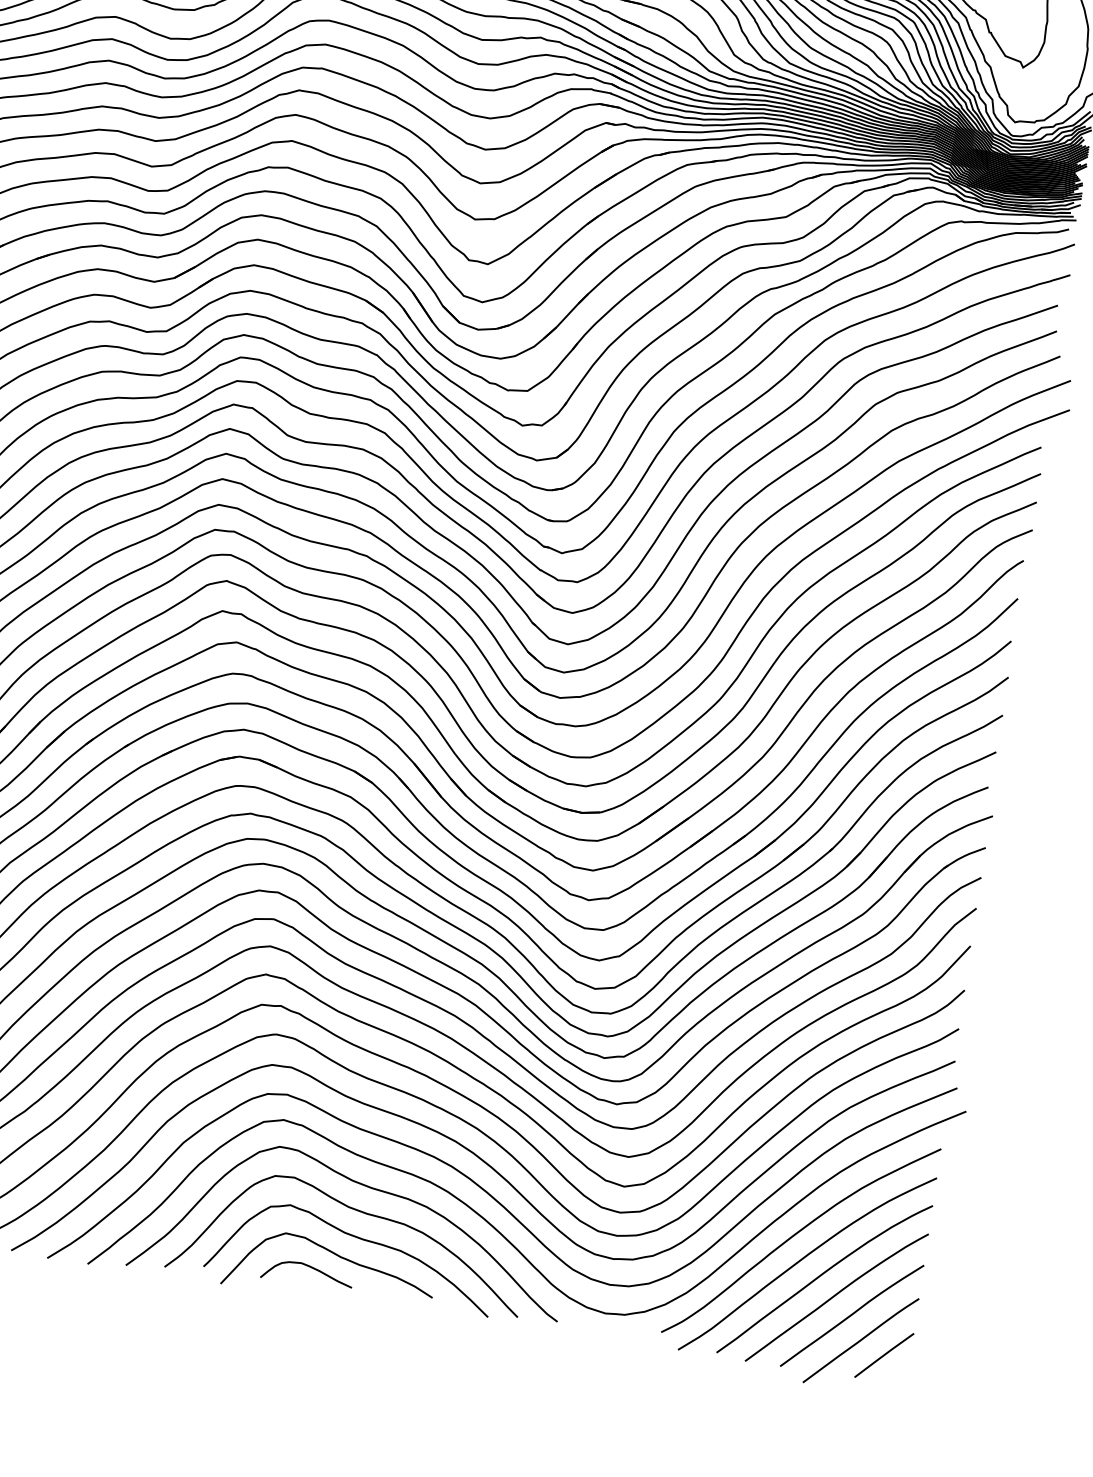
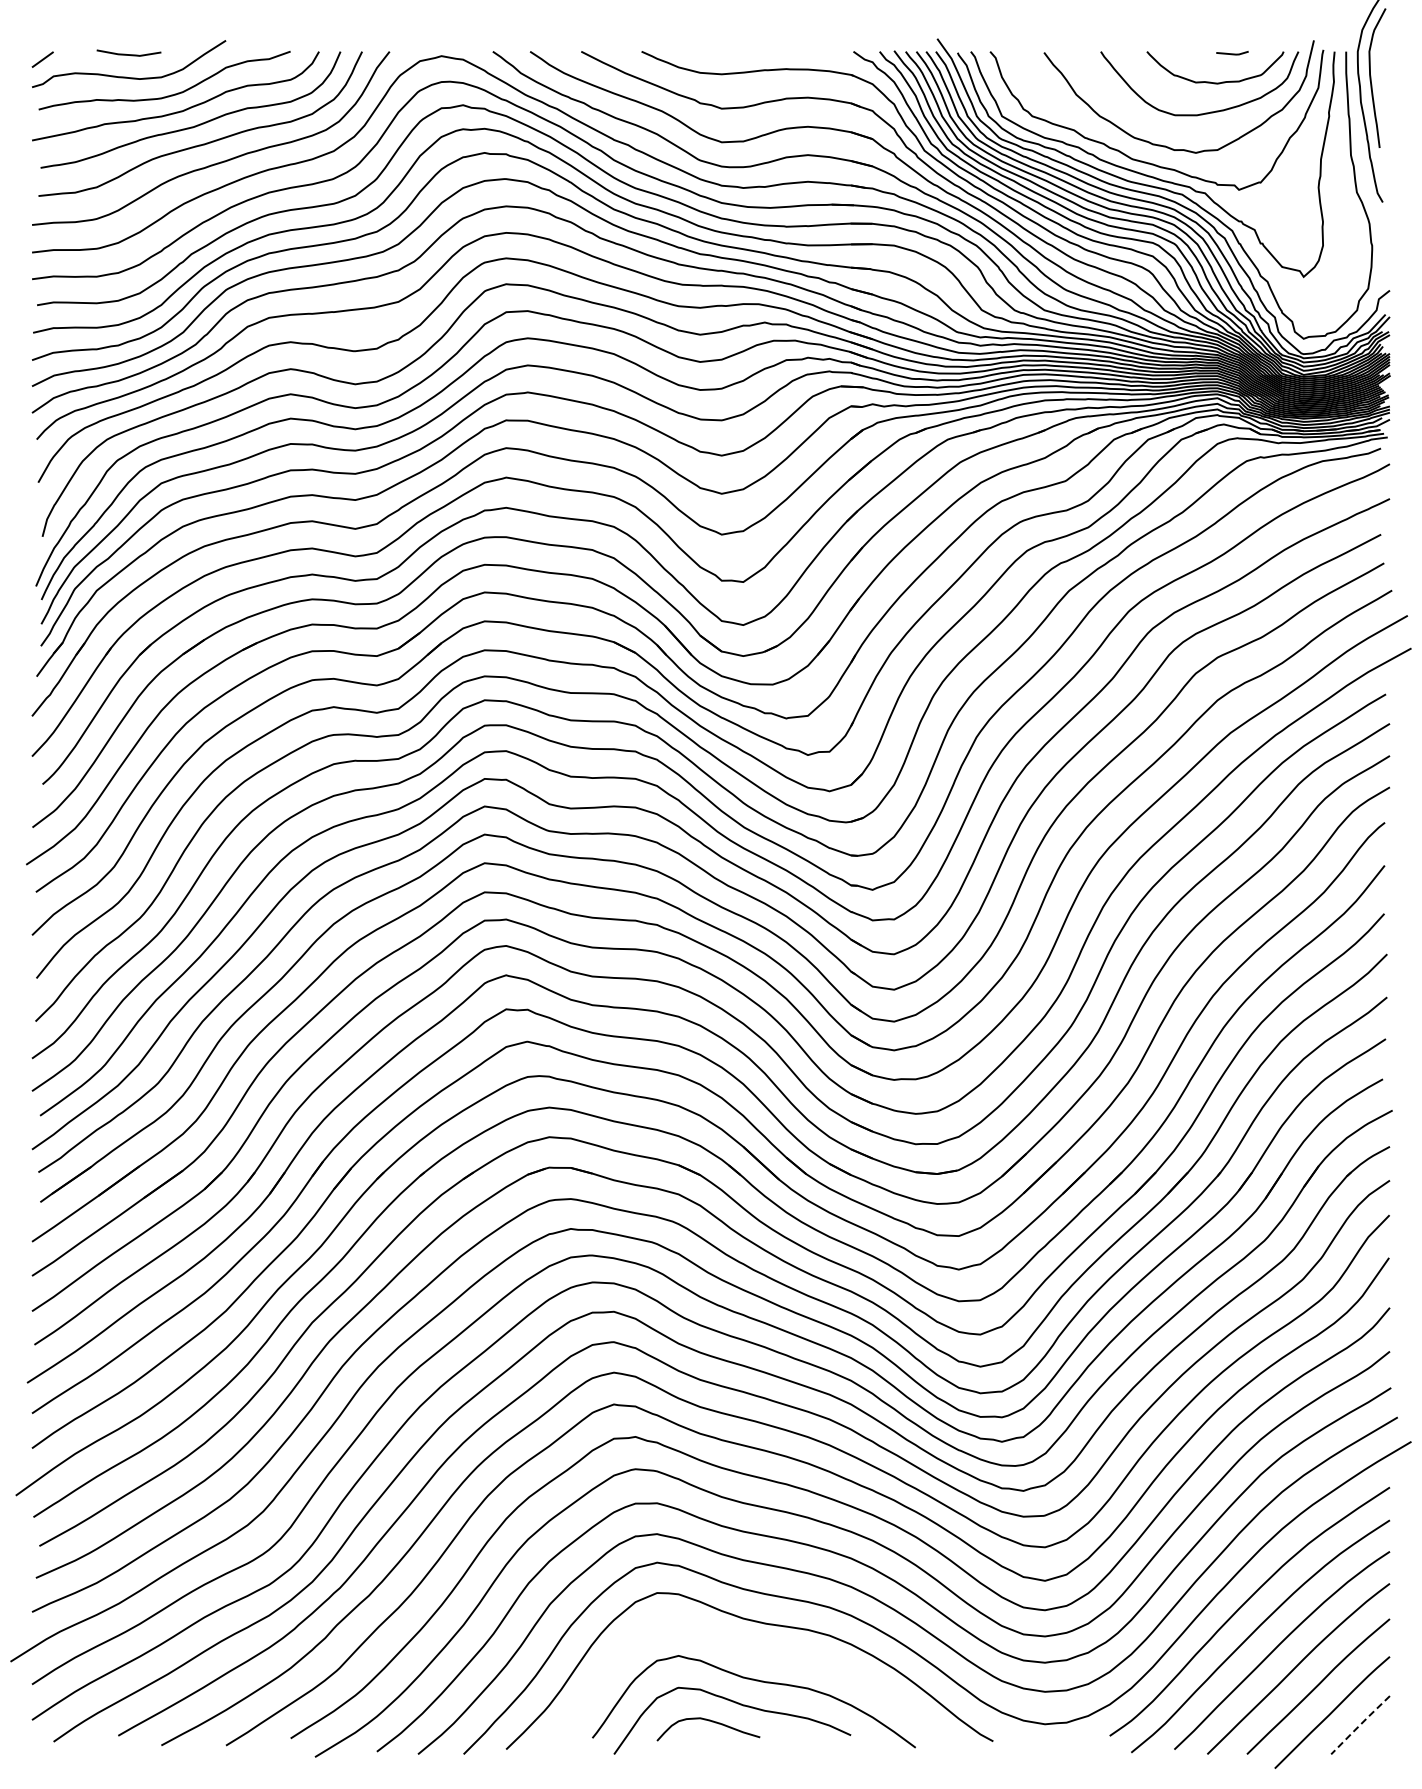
curve: (359, 1212) -> (756, 1652), removed
line: (884, 1355) -> (1360, 1725), solid -> dashed

